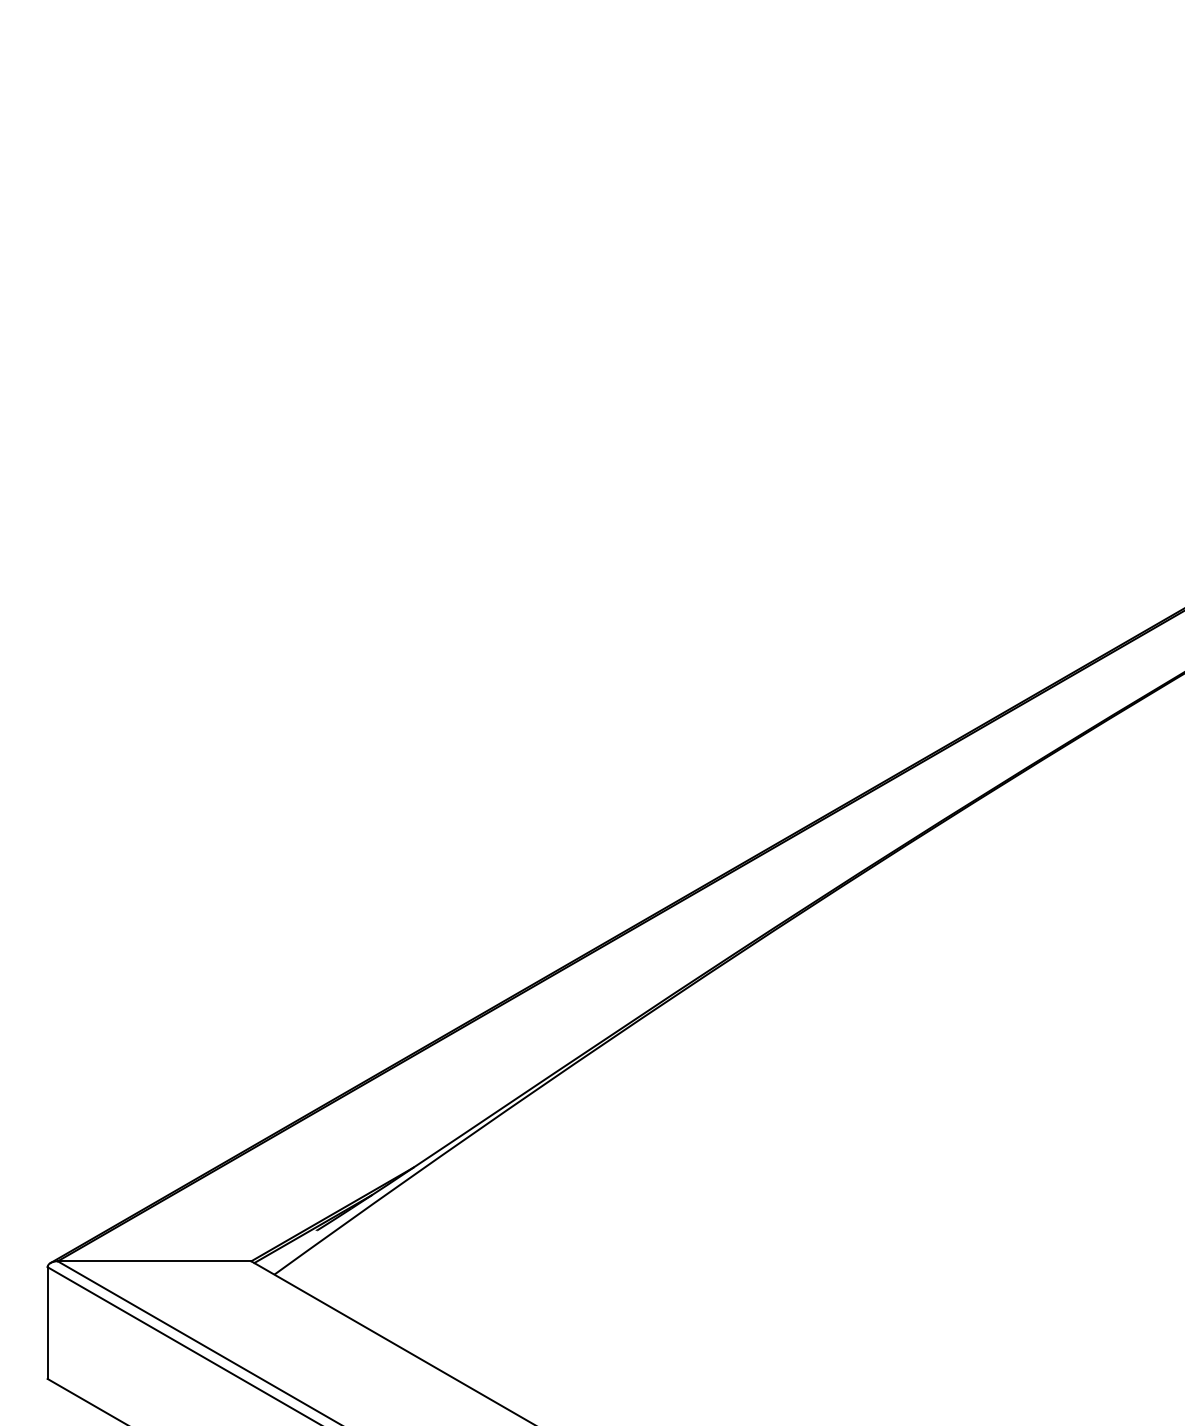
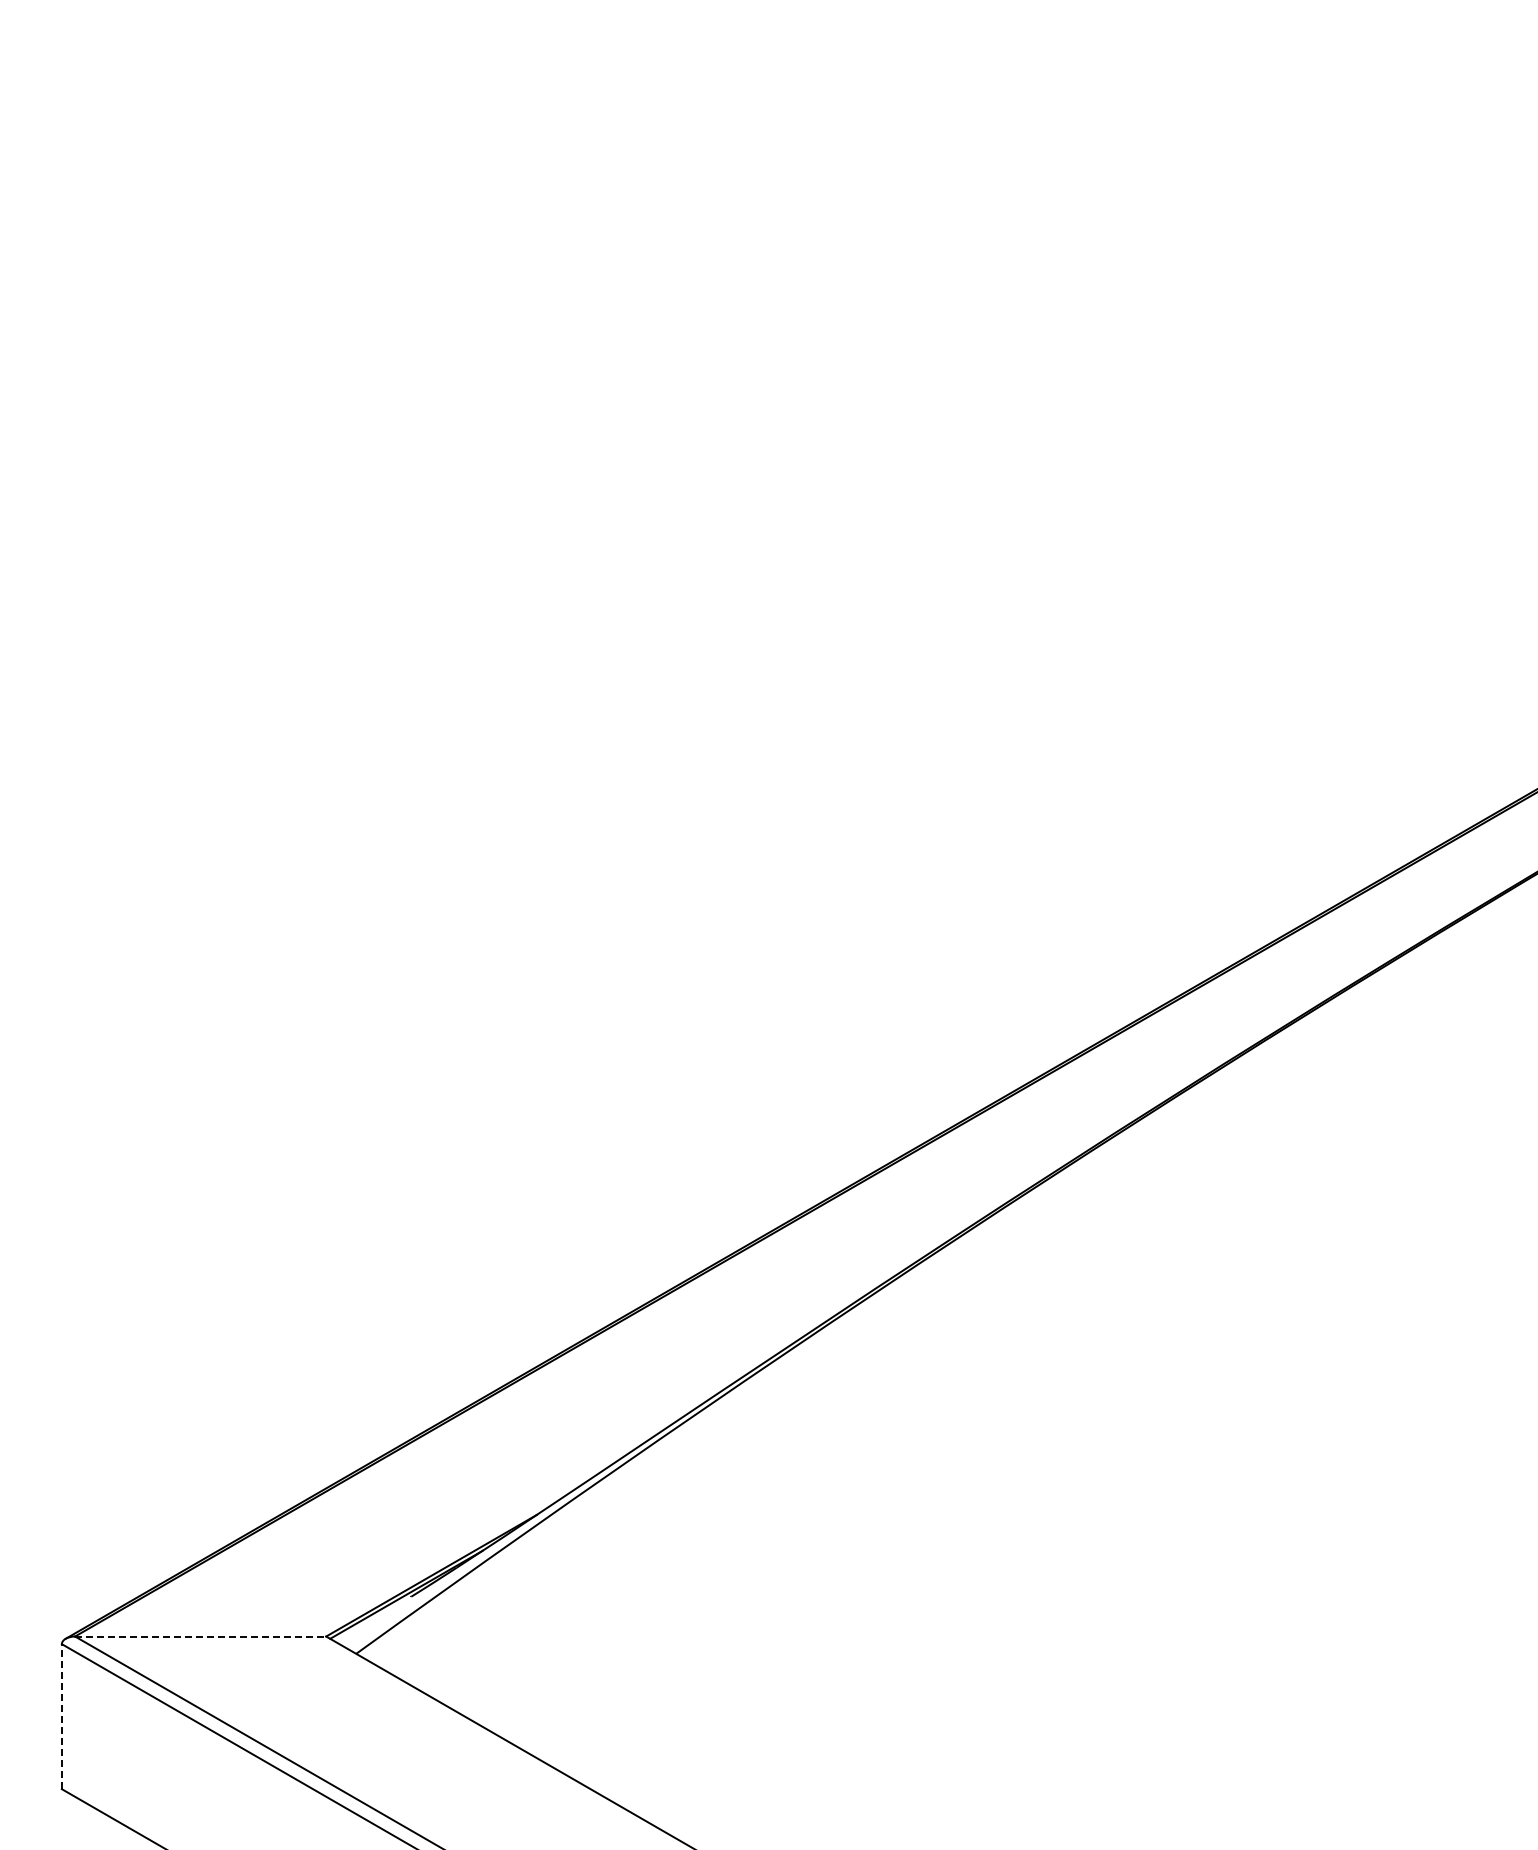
line: (154, 1261) -> (200, 1636), solid -> dashed
line: (47, 1322) -> (61, 1716), solid -> dashed

